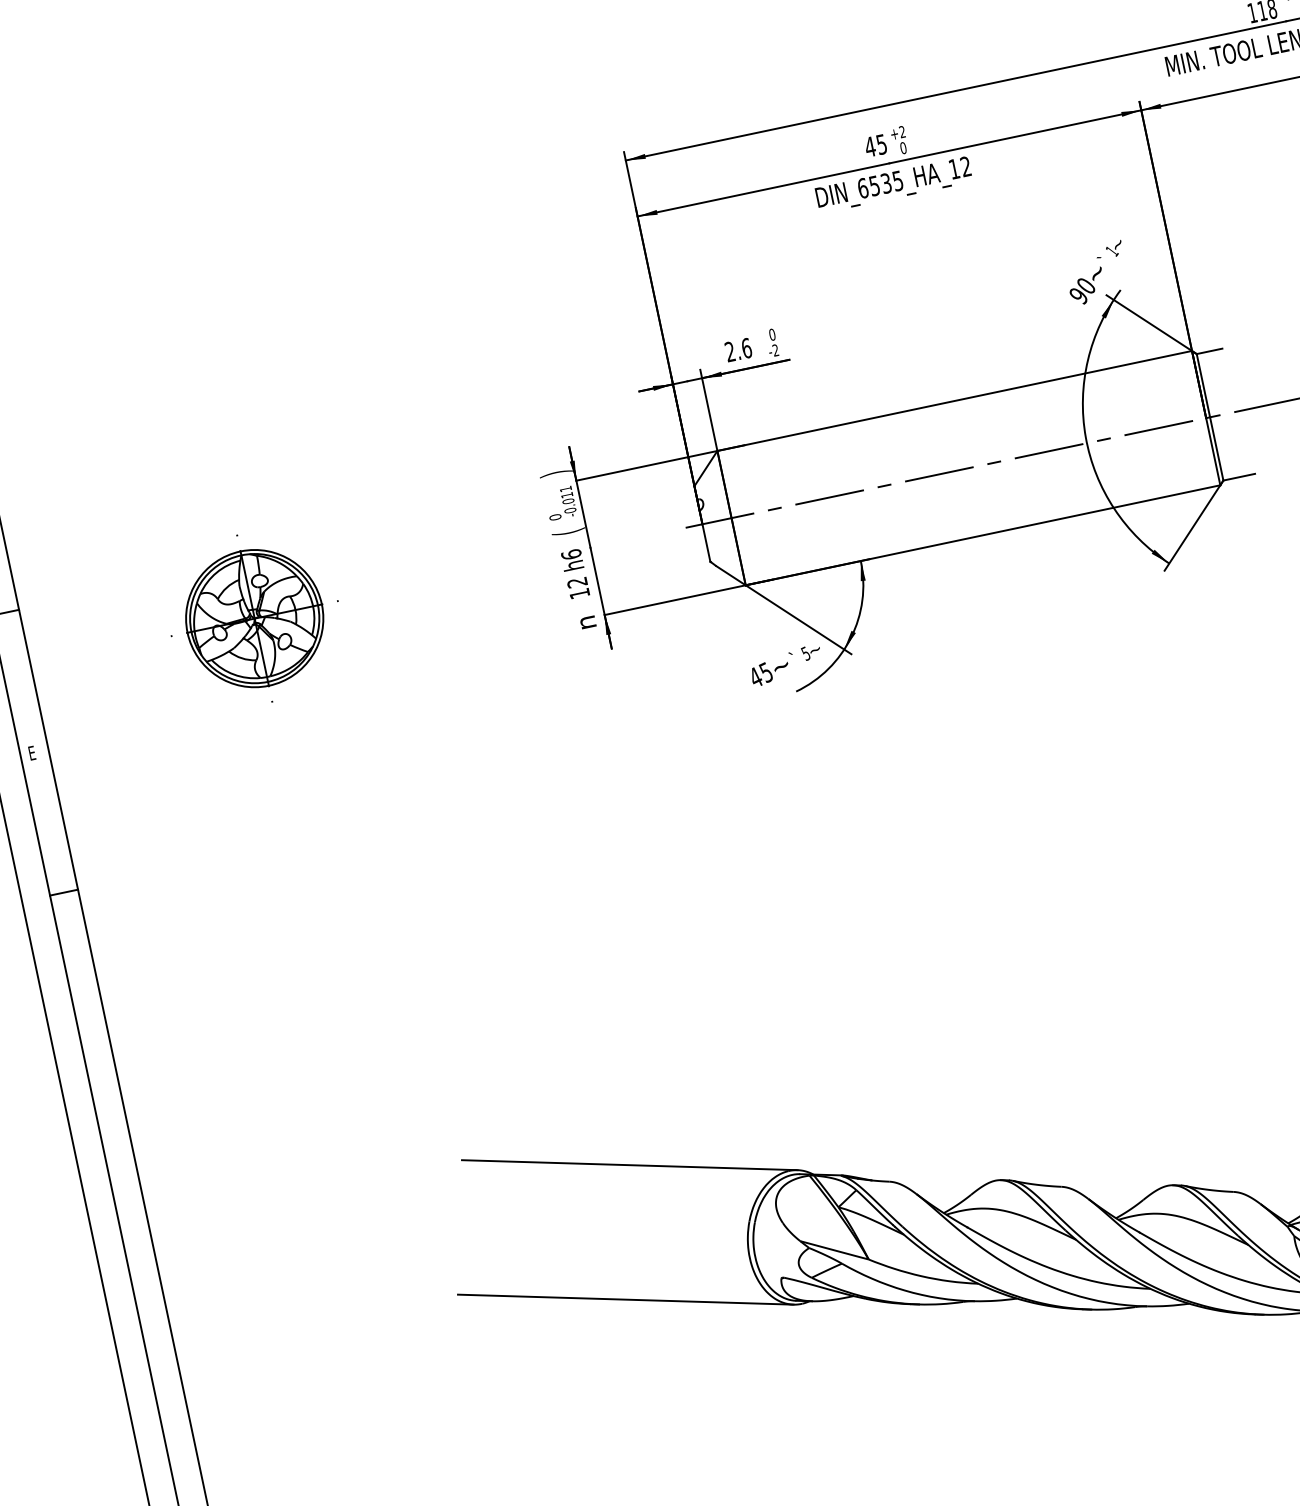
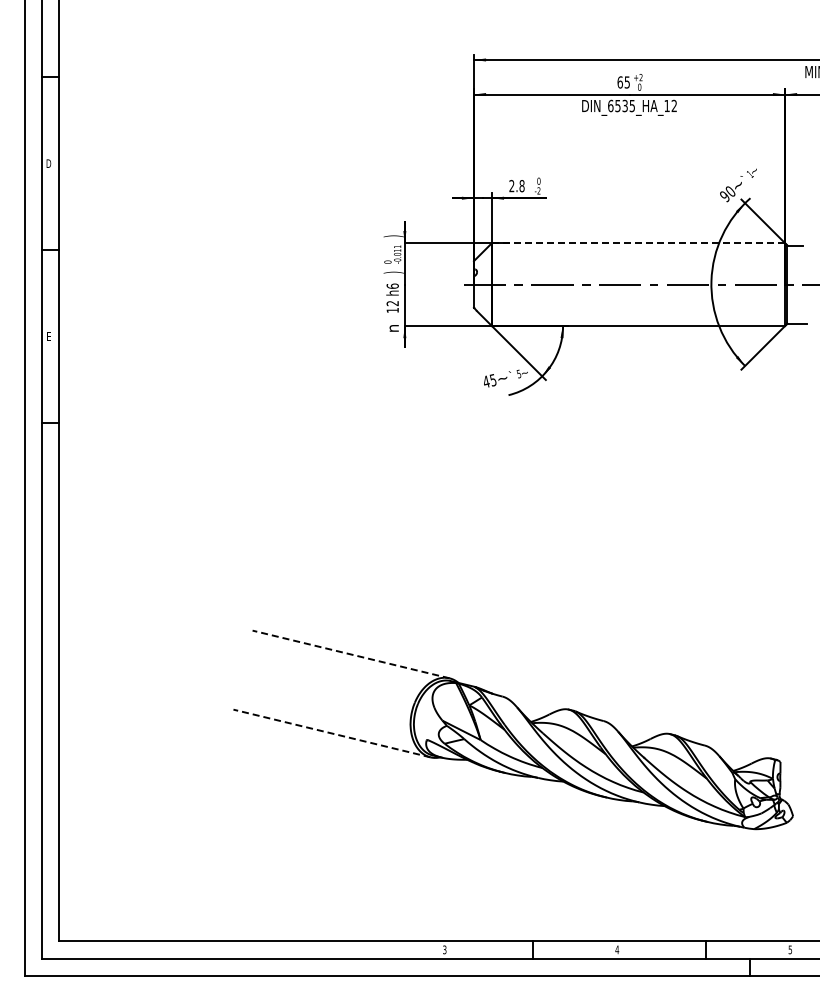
text: (870, 146) -> (620, 82), 45 -> 65
text: (745, 349) -> (521, 186), 2.6 -> 2.8
line: (954, 401) -> (638, 243), solid -> dashed
text: (567, 532) -> (393, 272), ( -> )
part: (254, 618) -> (197, 284), removed
line: (628, 1165) -> (350, 654), solid -> dashed
line: (624, 1299) -> (331, 733), solid -> dashed

